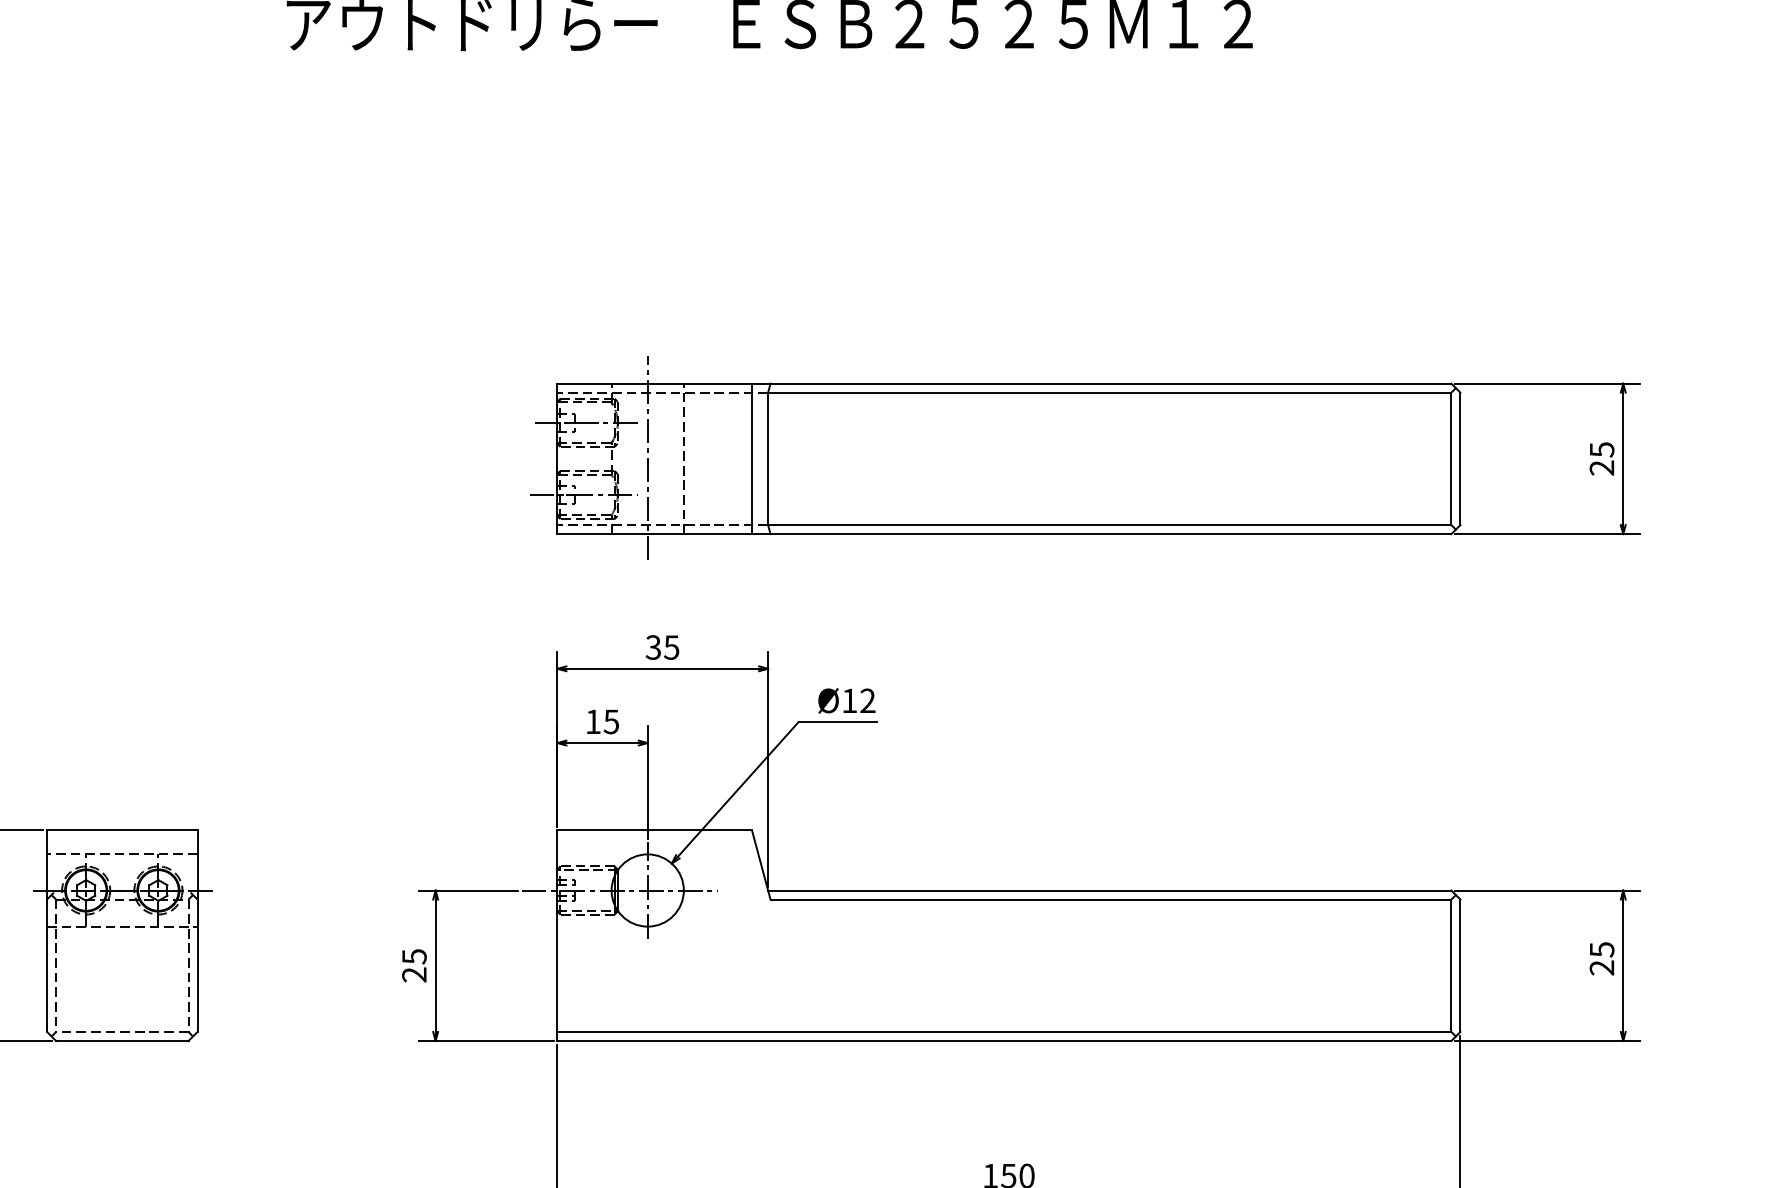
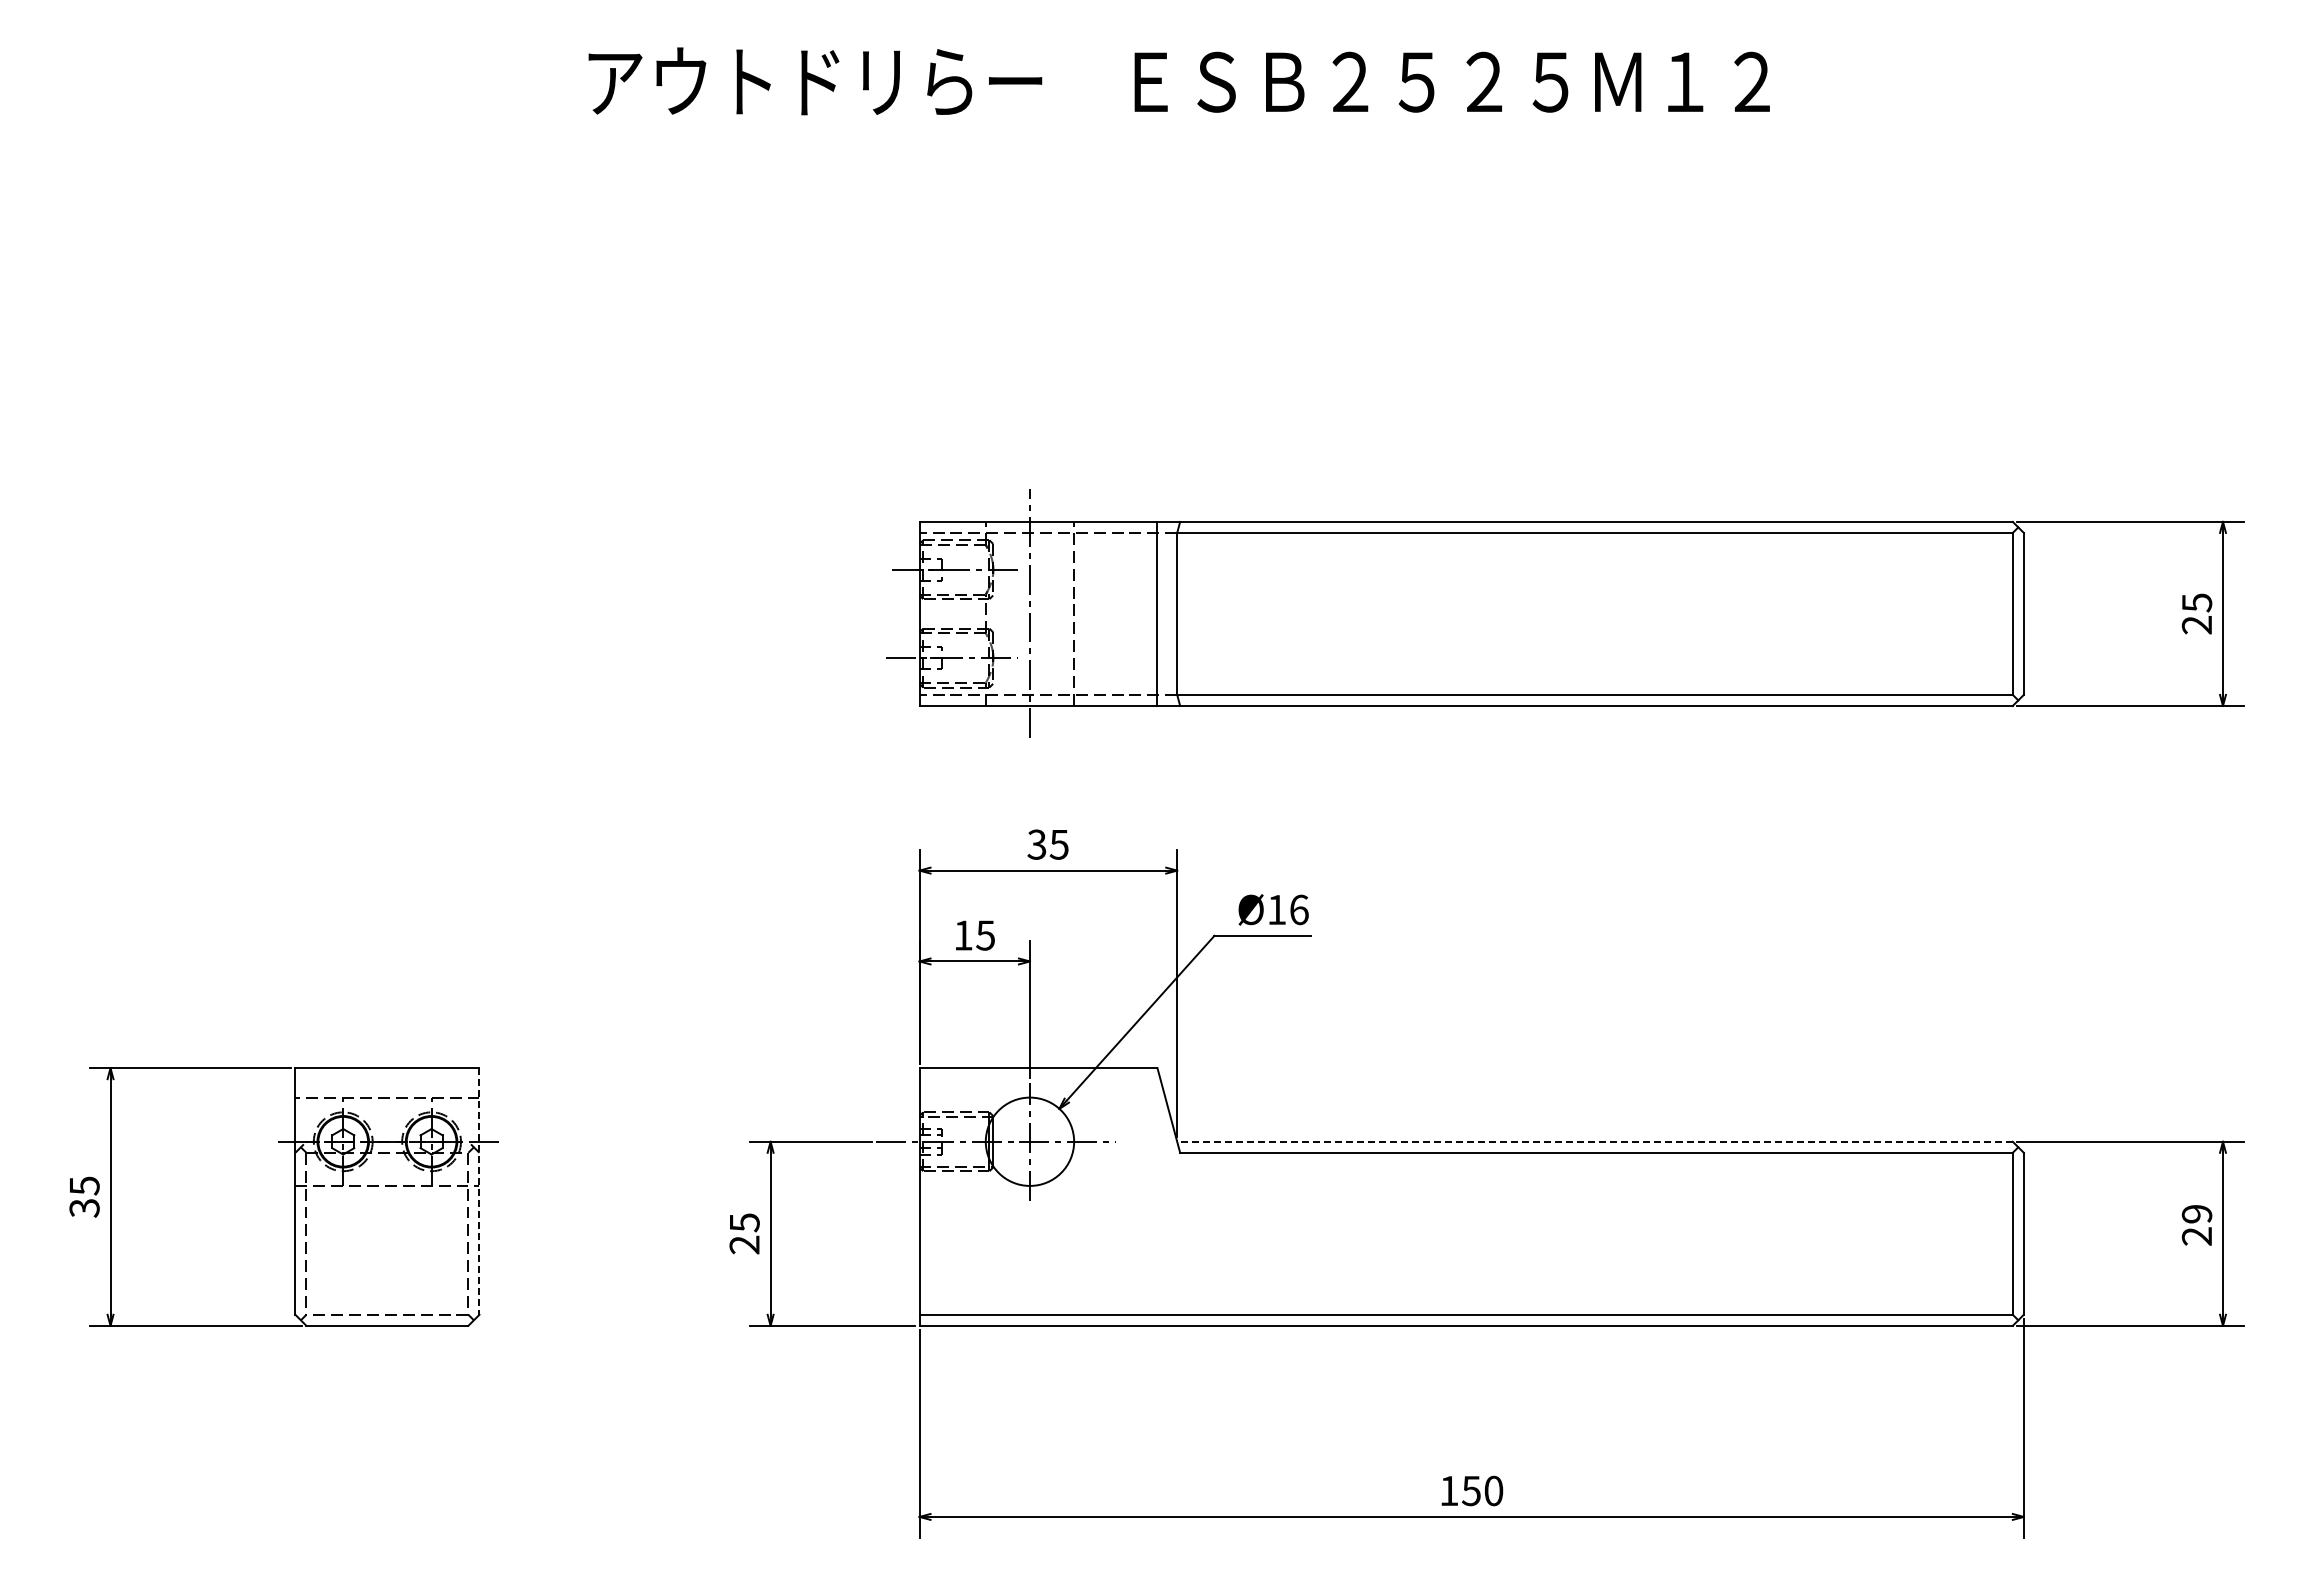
text: (868, 700) -> (1299, 909), Ø12 -> Ø16
line: (1110, 890) -> (1595, 1141), solid -> dashed
line: (197, 931) -> (479, 1191), solid -> dashed
text: (1601, 949) -> (2196, 1214), 25 -> 29

